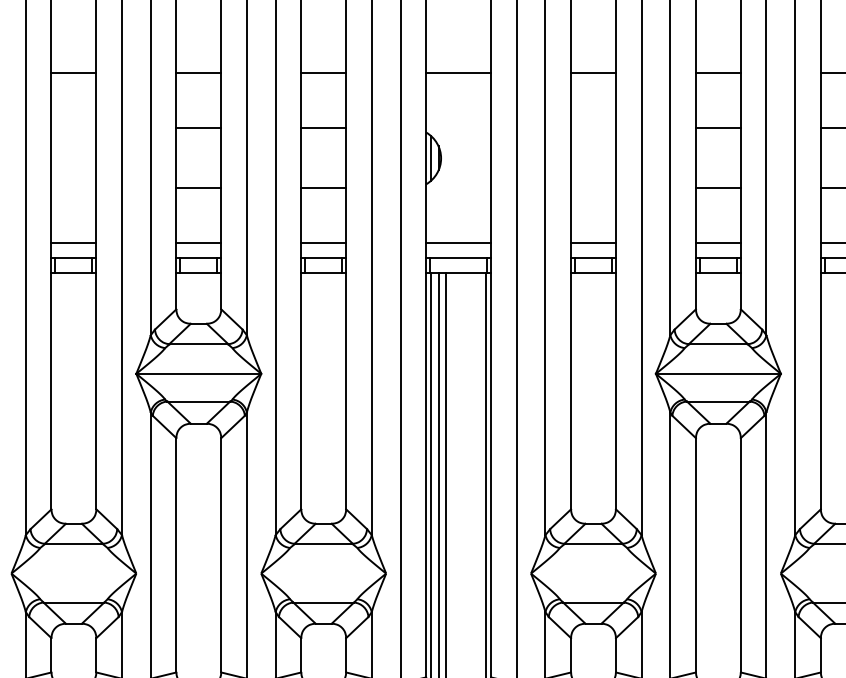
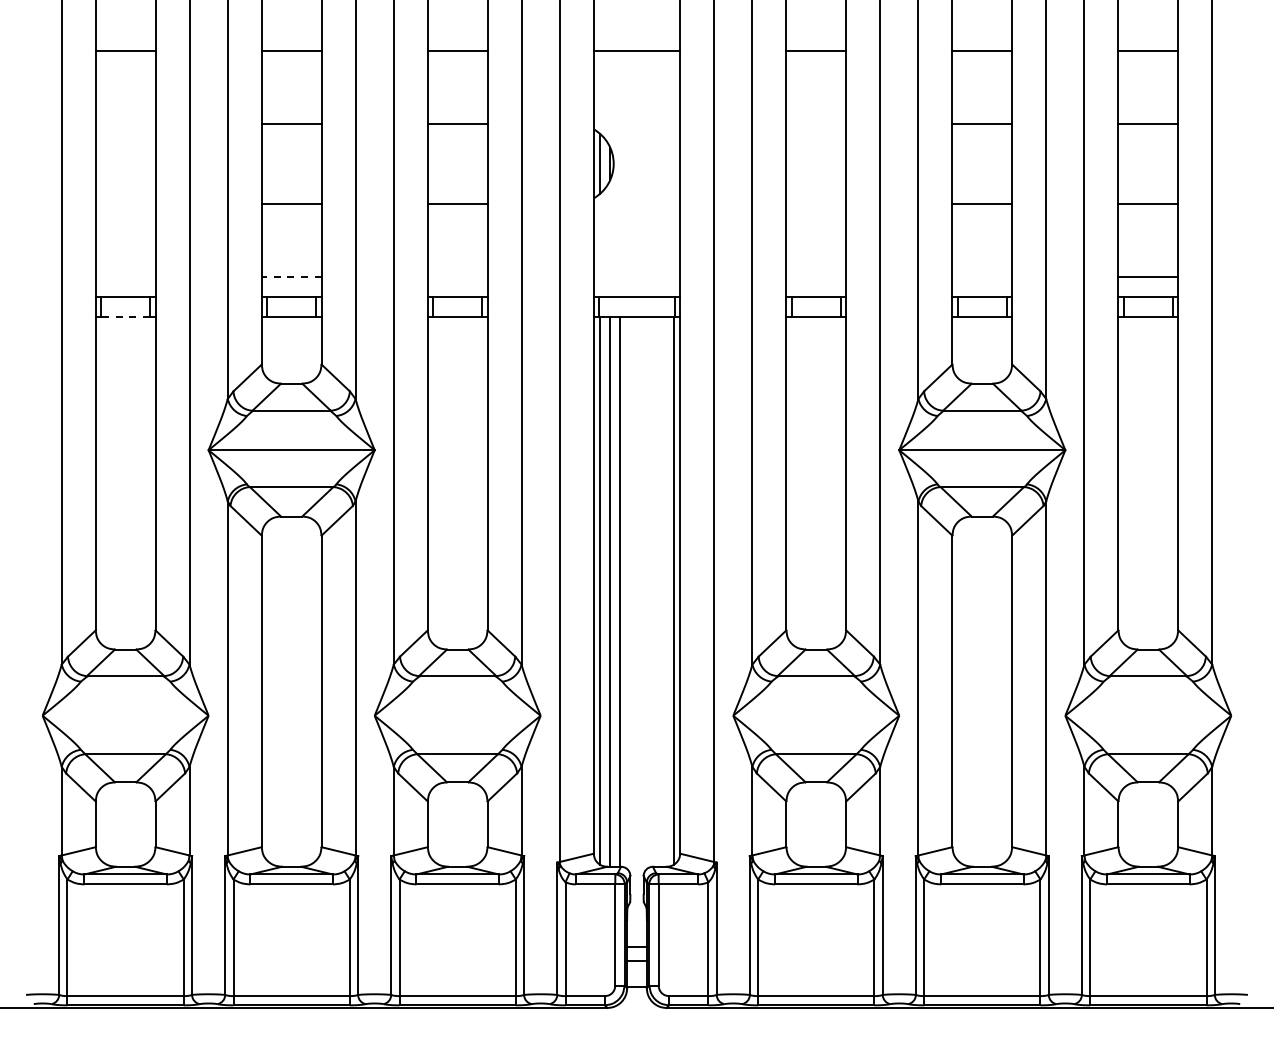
line: (73, 243) -> (125, 276), removed
line: (198, 243) -> (291, 276), solid -> dashed
line: (323, 243) -> (457, 276), removed
line: (458, 243) -> (636, 276), removed
line: (593, 243) -> (816, 276), removed
line: (718, 243) -> (982, 276), removed
line: (73, 273) -> (125, 316), solid -> dashed

